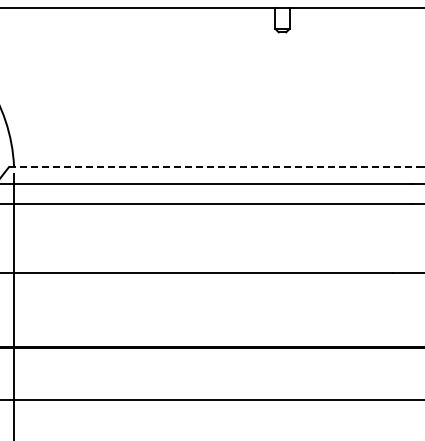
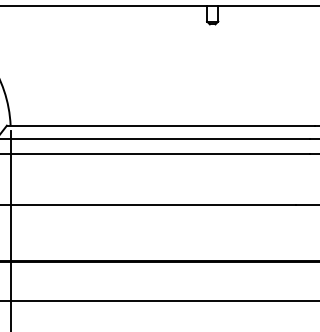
line: (213, 166) -> (160, 125), dashed -> solid

